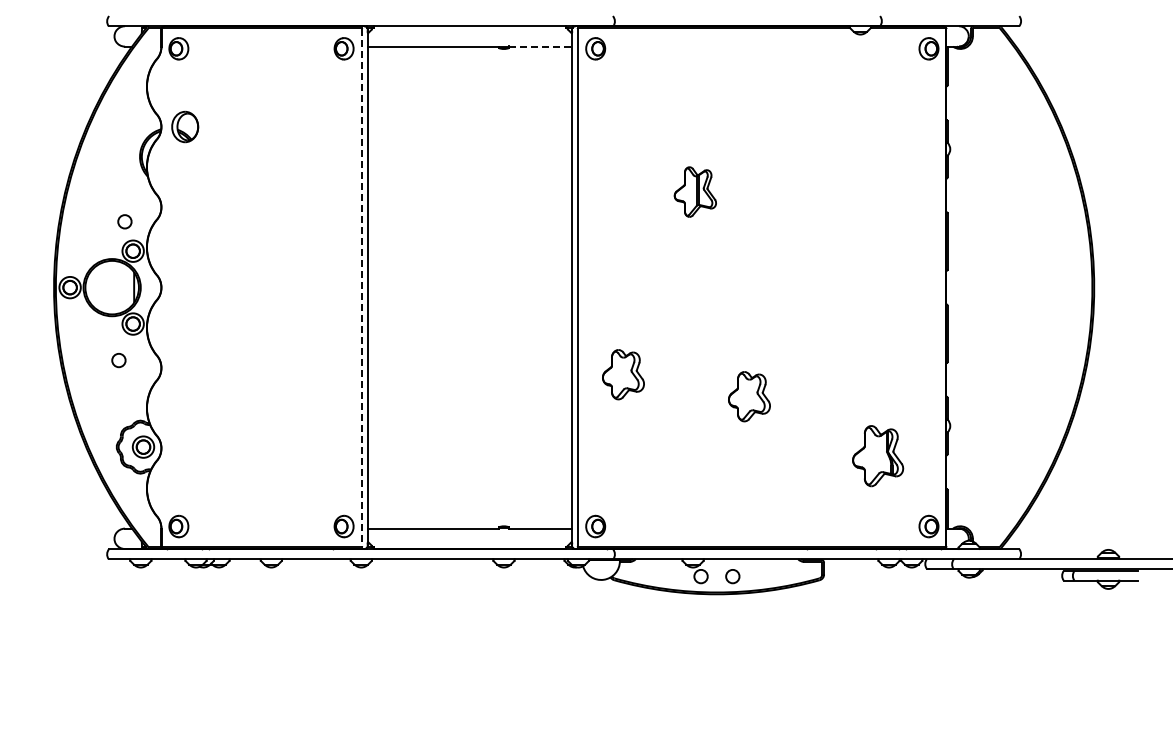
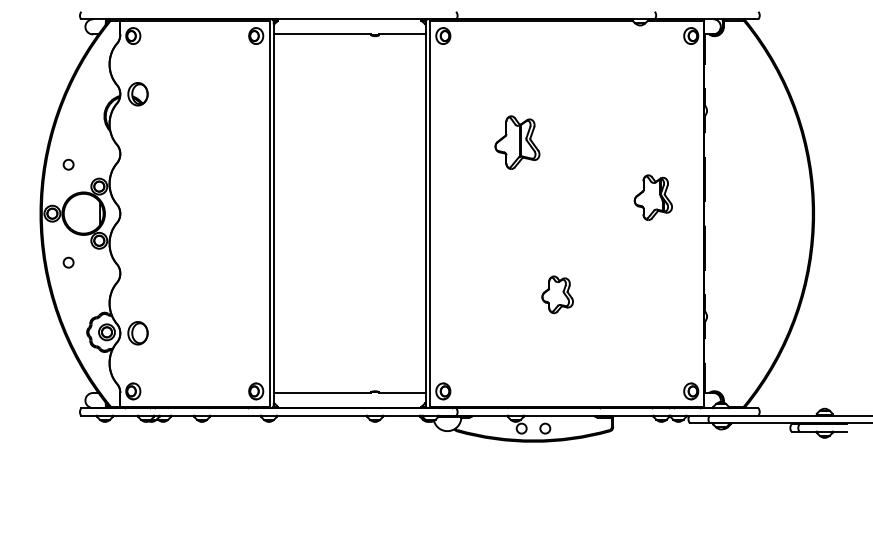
line: (541, 46) -> (403, 34), dashed -> solid
part: (695, 191) -> (517, 142), size x1.43
circle: (124, 221) -> (68, 164), moved
line: (362, 287) -> (269, 213), dashed -> solid
circle: (118, 360) -> (68, 262), moved
part: (623, 374) -> (464, 278), removed
part: (185, 448) -> (138, 333), added
part: (878, 456) -> (653, 197), moved

